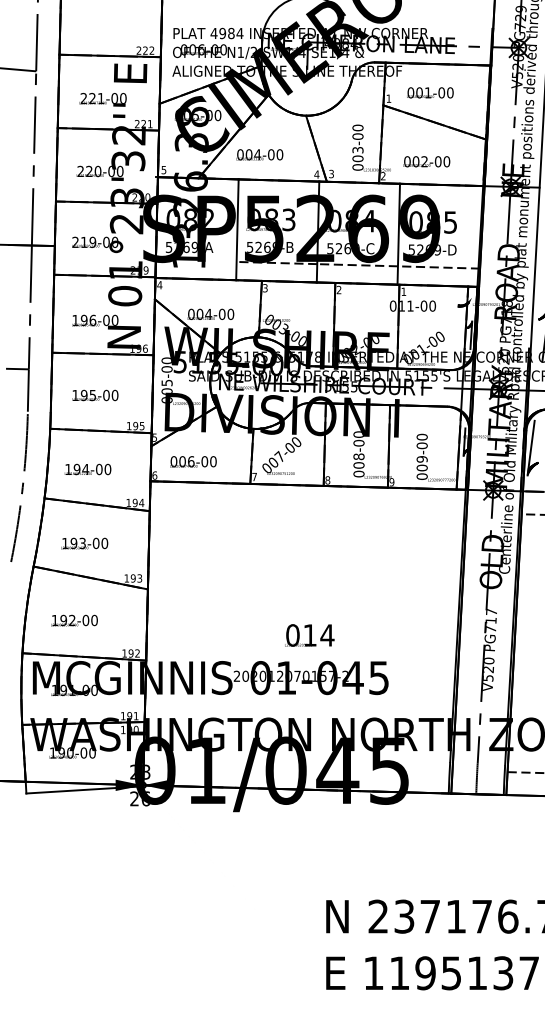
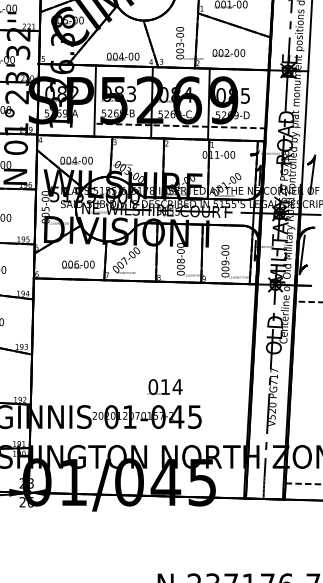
text: (259, 154) -> (122, 56), moved
text: (193, 461) -> (78, 264), moved
text: (309, 635) -> (165, 387), moved

